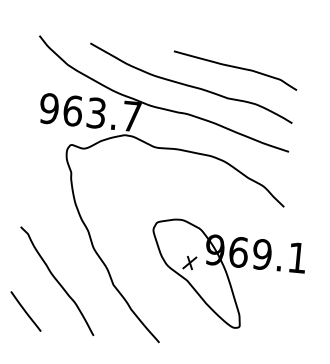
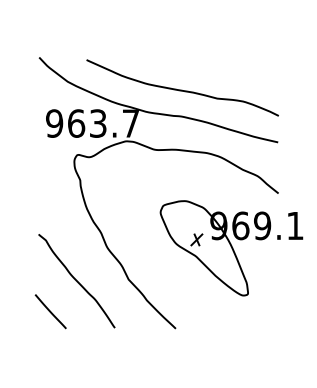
curve: (235, 68) -> (221, 70), removed
part: (226, 275) -> (231, 248), moved

